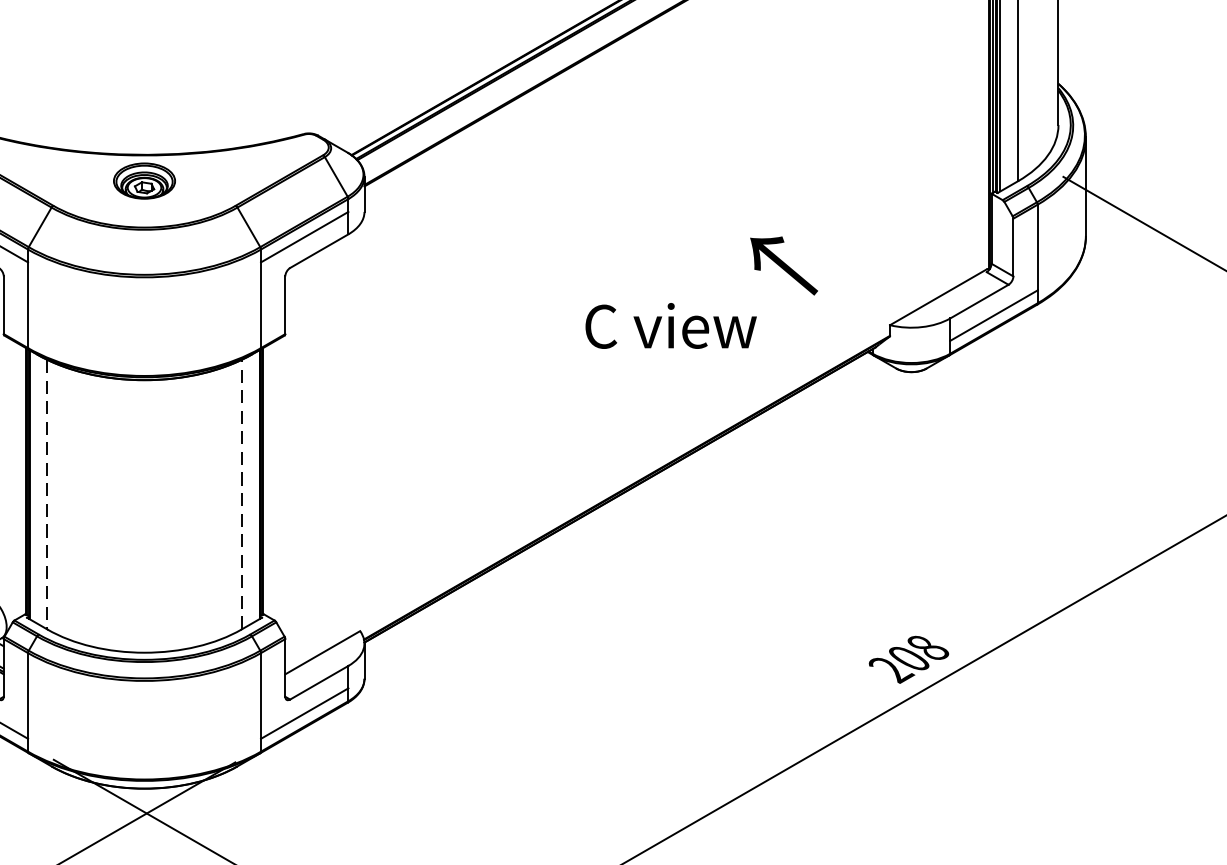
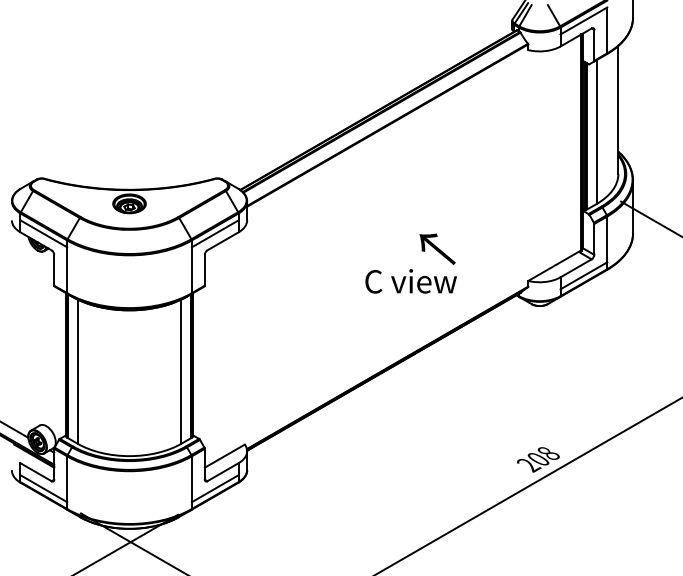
text: (783, 264) -> (437, 248), moved
line: (241, 494) -> (181, 371), dashed -> solid
line: (47, 496) -> (77, 372), dashed -> solid

